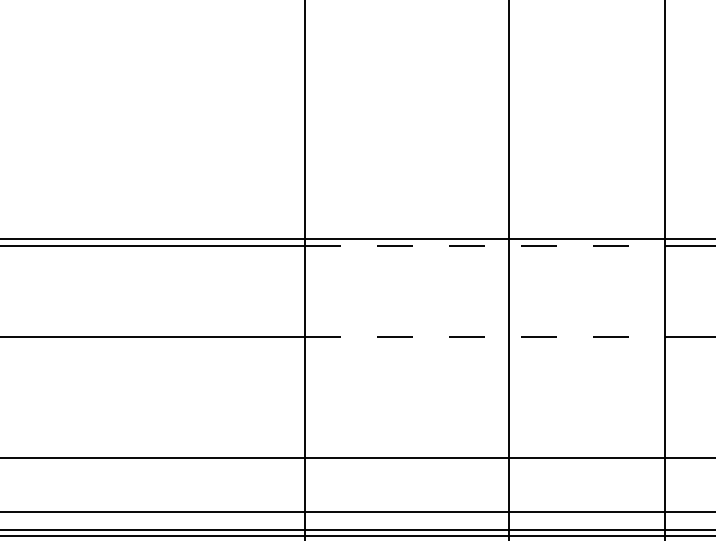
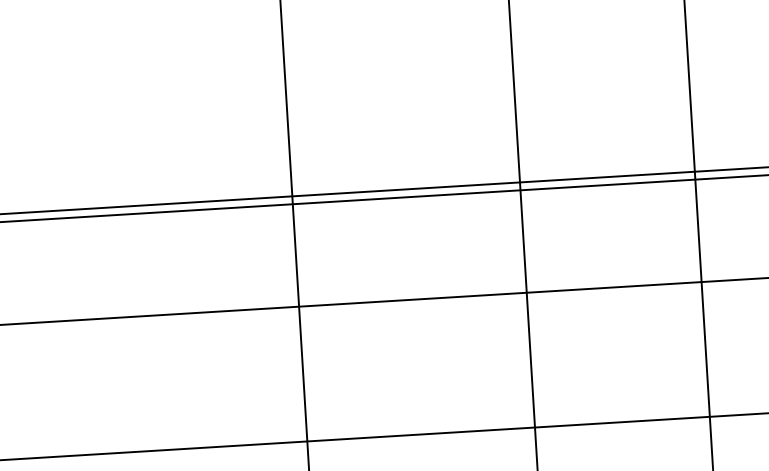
line: (485, 245) -> (494, 191), dashed -> solid
line: (485, 337) -> (500, 294), dashed -> solid

